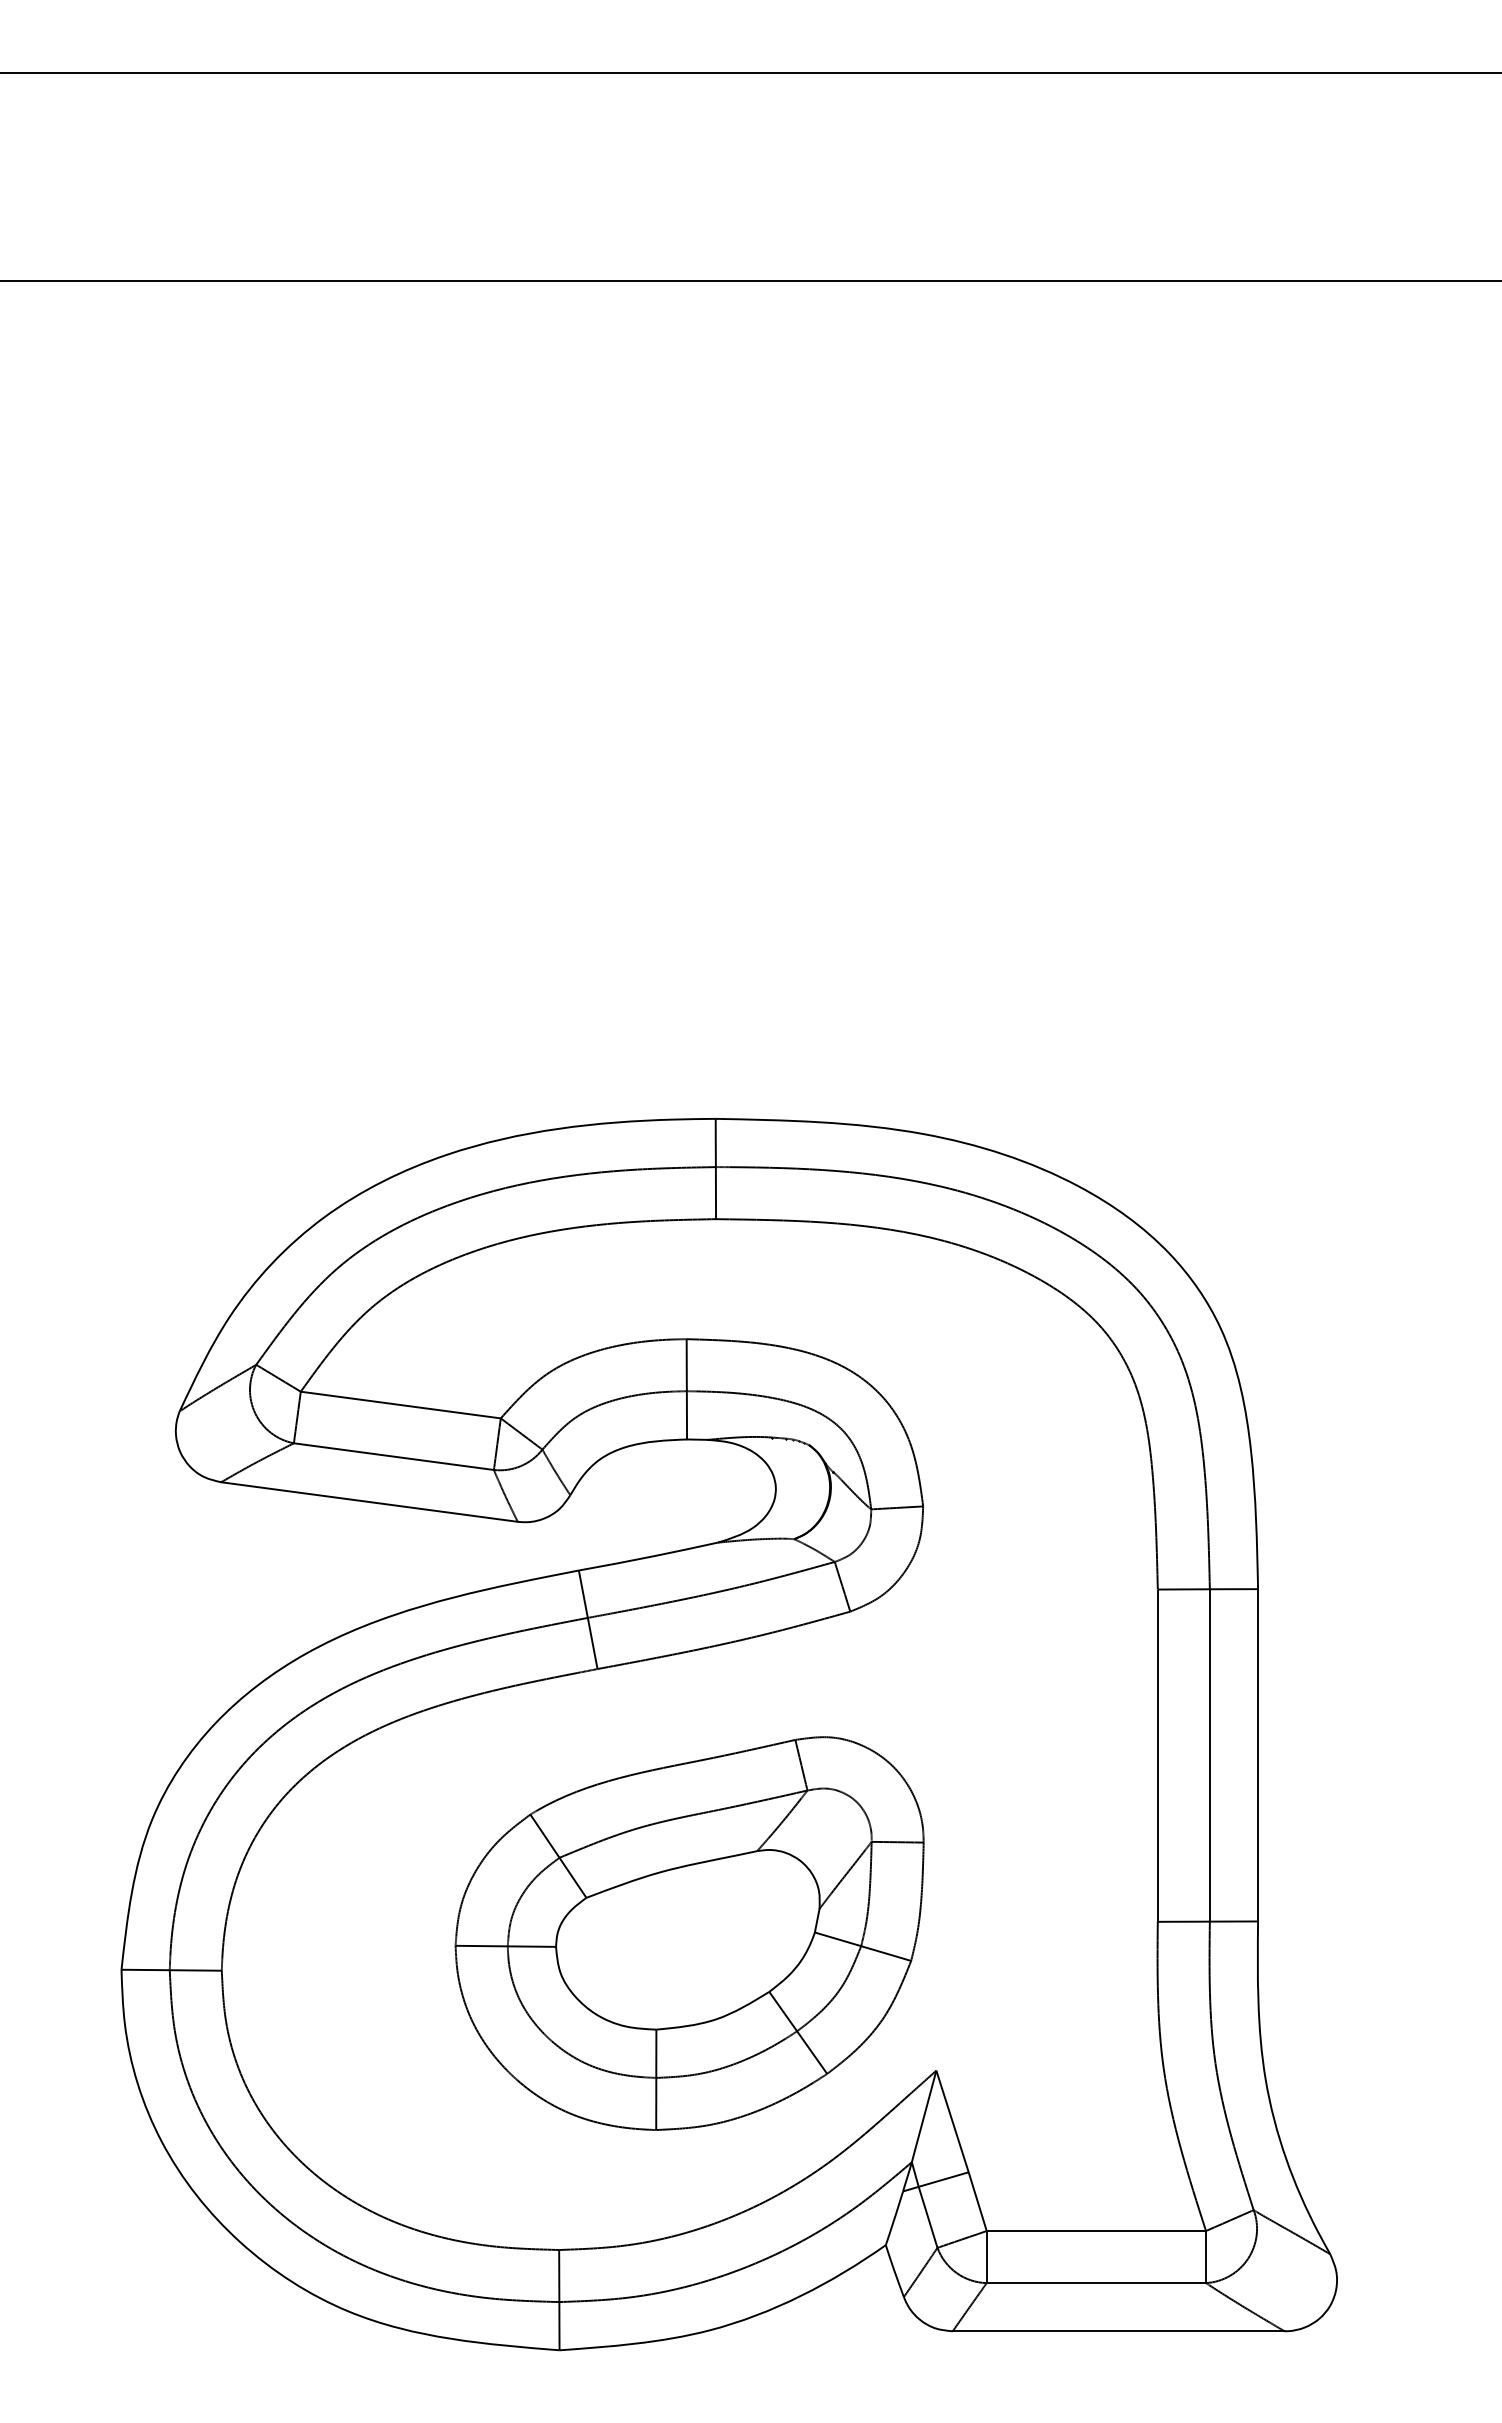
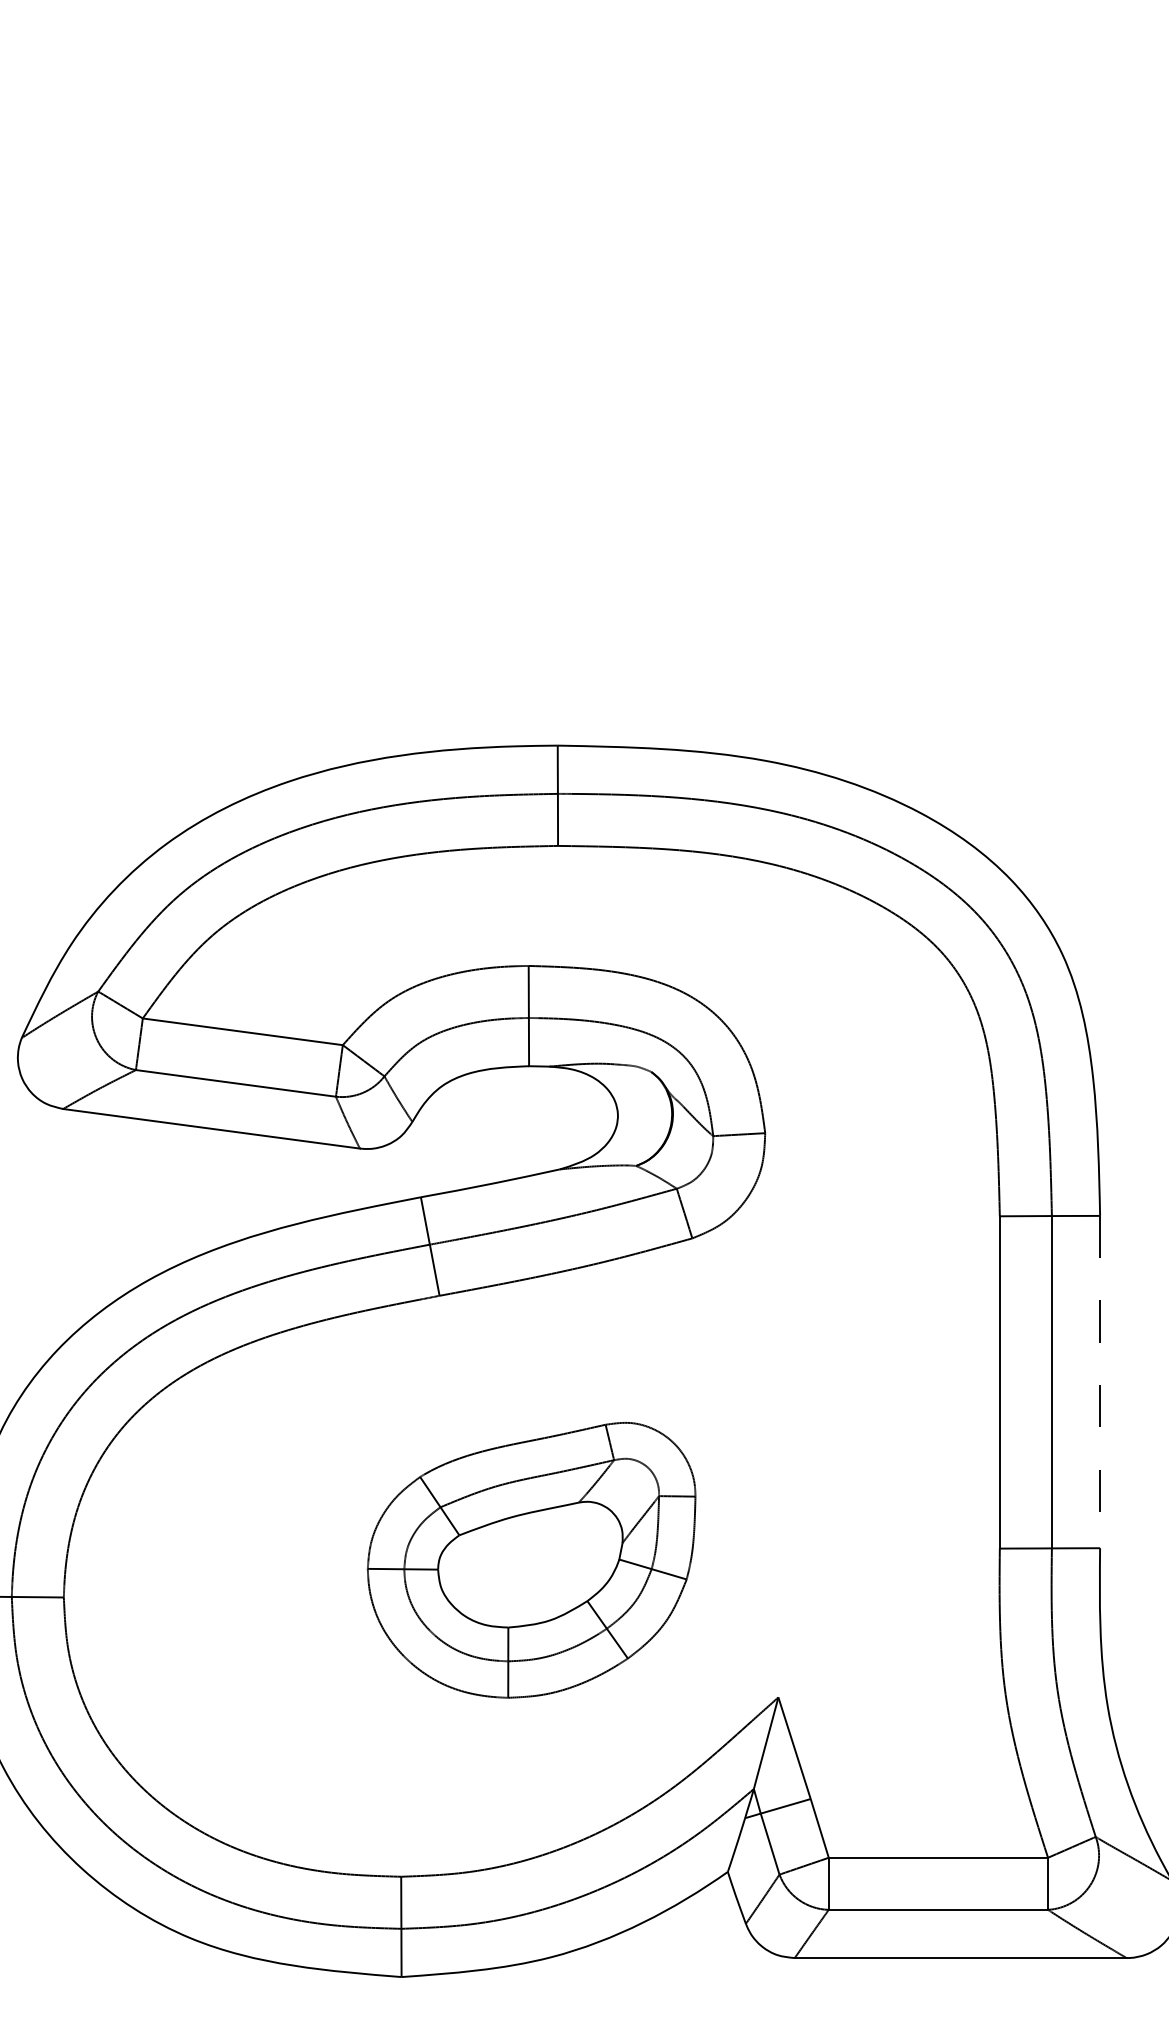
line: (1258, 1755) -> (1100, 1382), solid -> dashed
part: (689, 1933) -> (531, 1560), size x0.7

